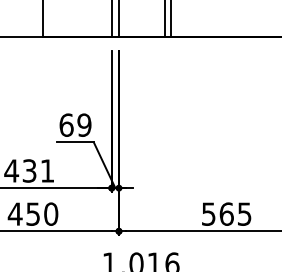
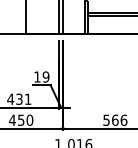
text: (66, 124) -> (37, 76), 69 -> 19
text: (243, 212) -> (123, 119), 565 -> 566

